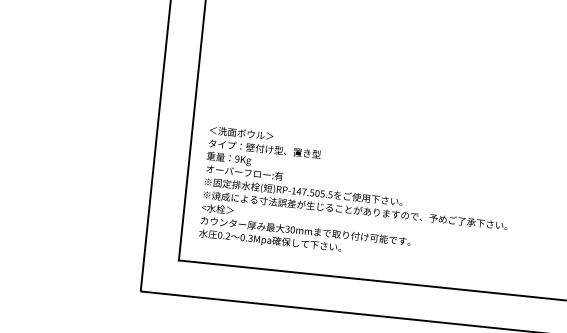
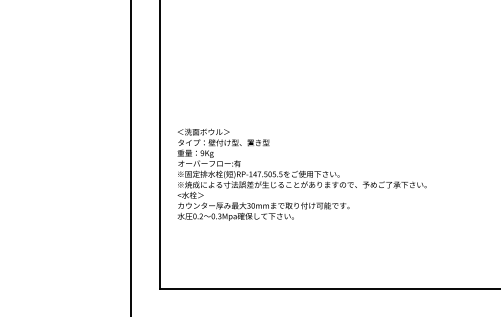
text: (355, 197) -> (301, 174), moved

